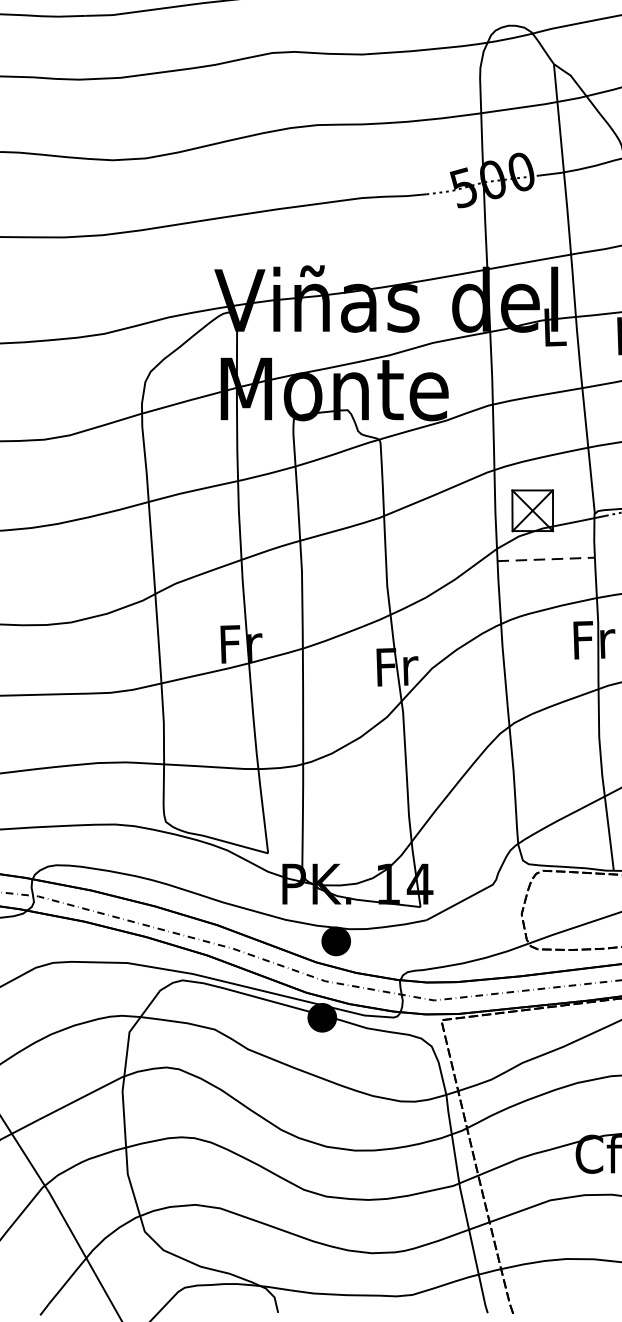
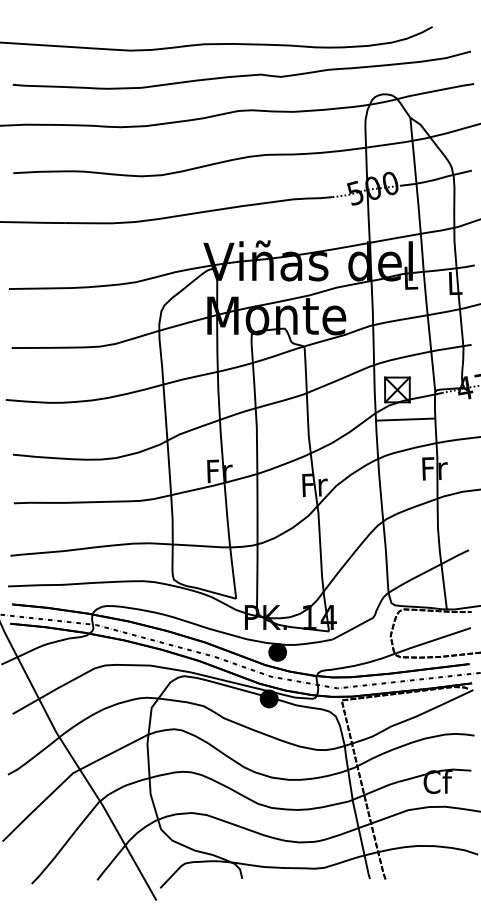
line: (545, 559) -> (405, 419), dashed -> solid

